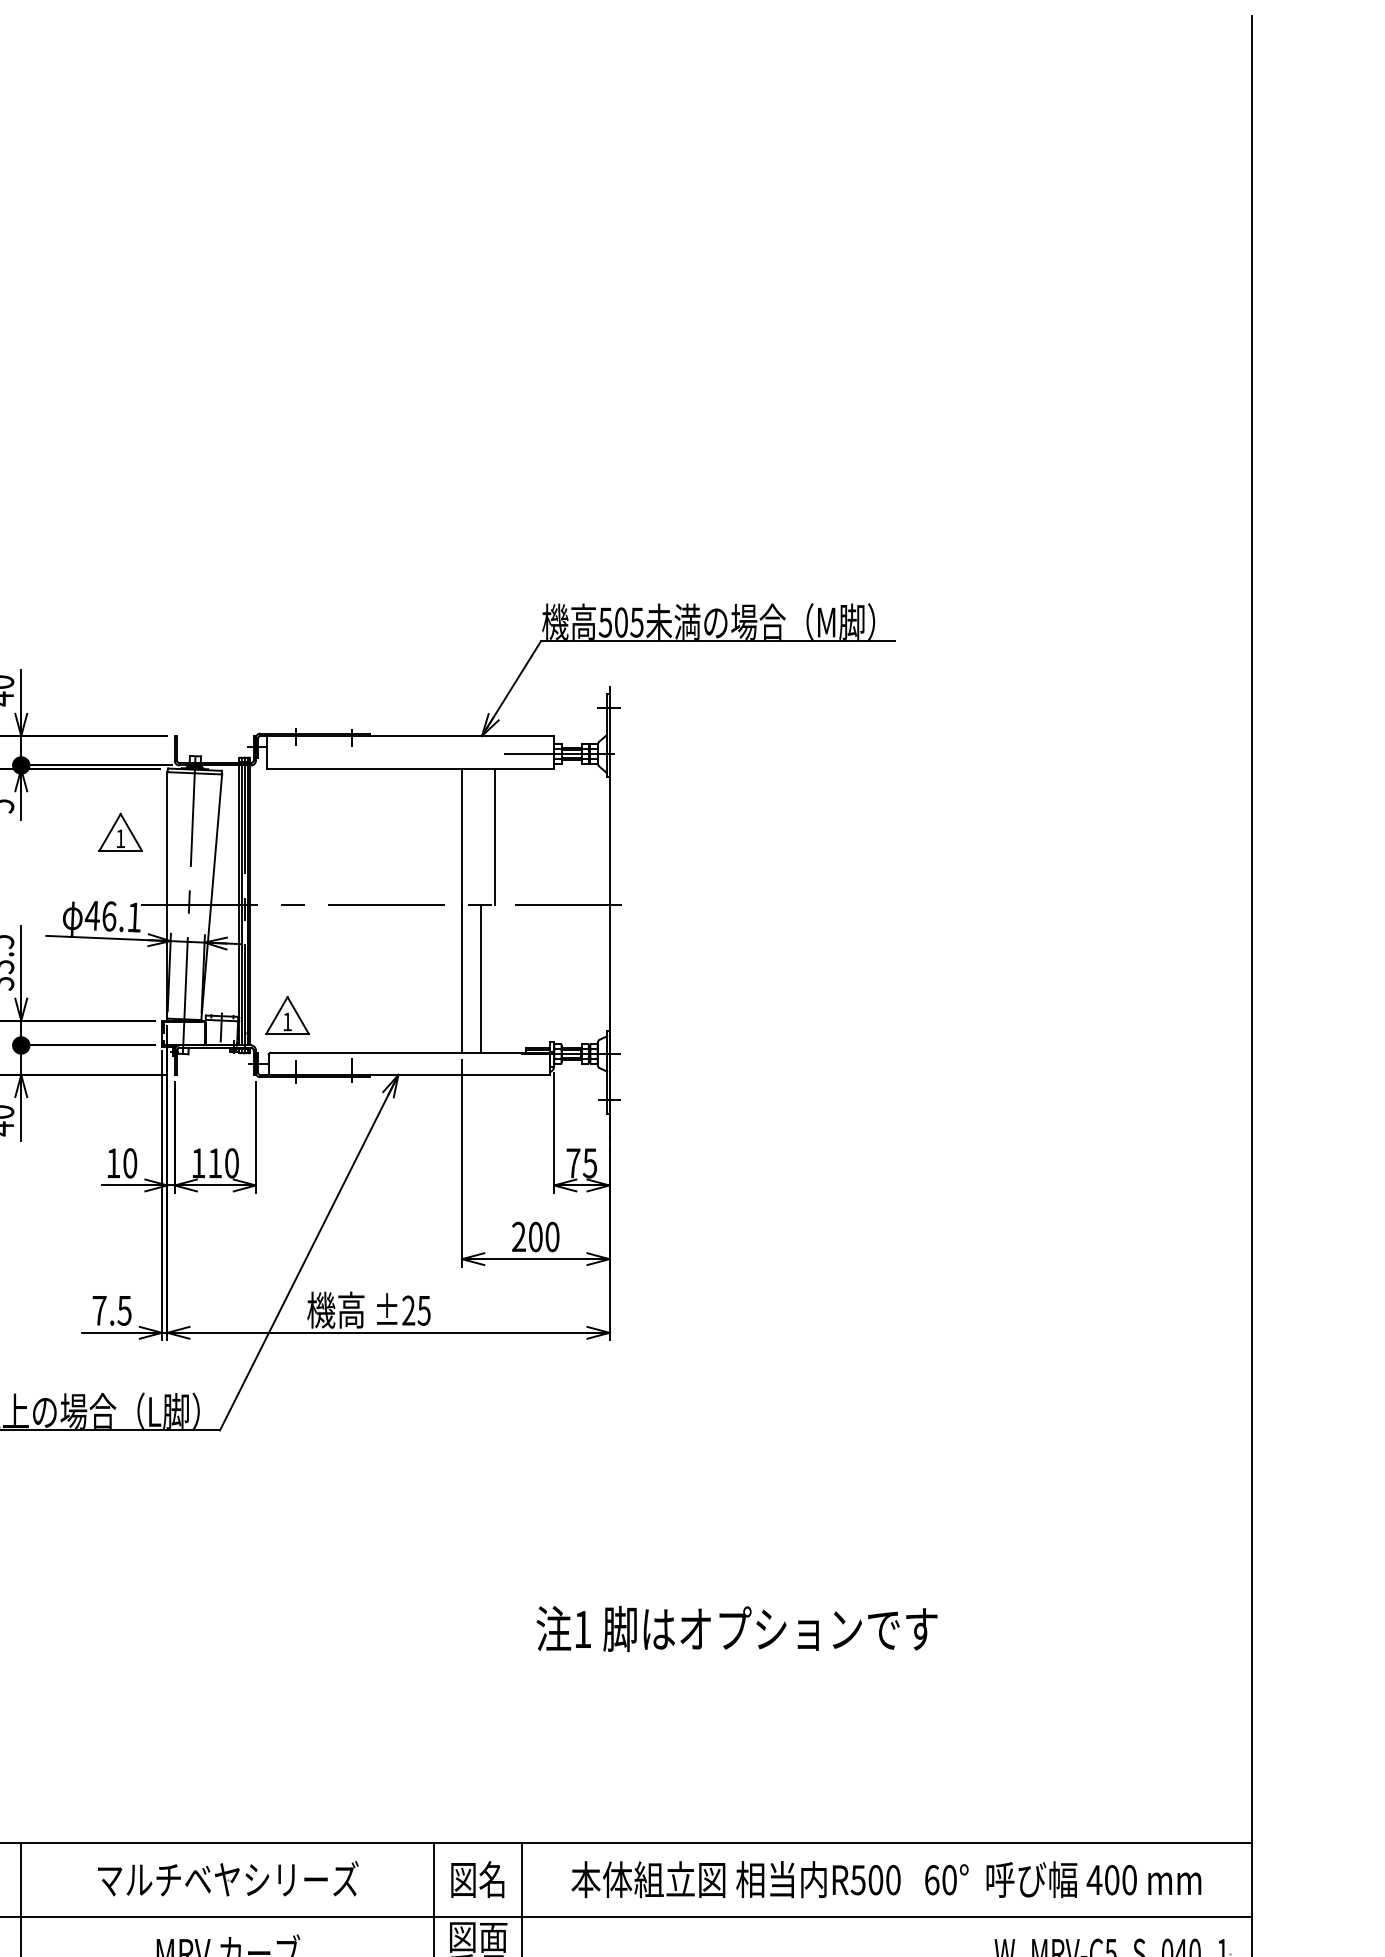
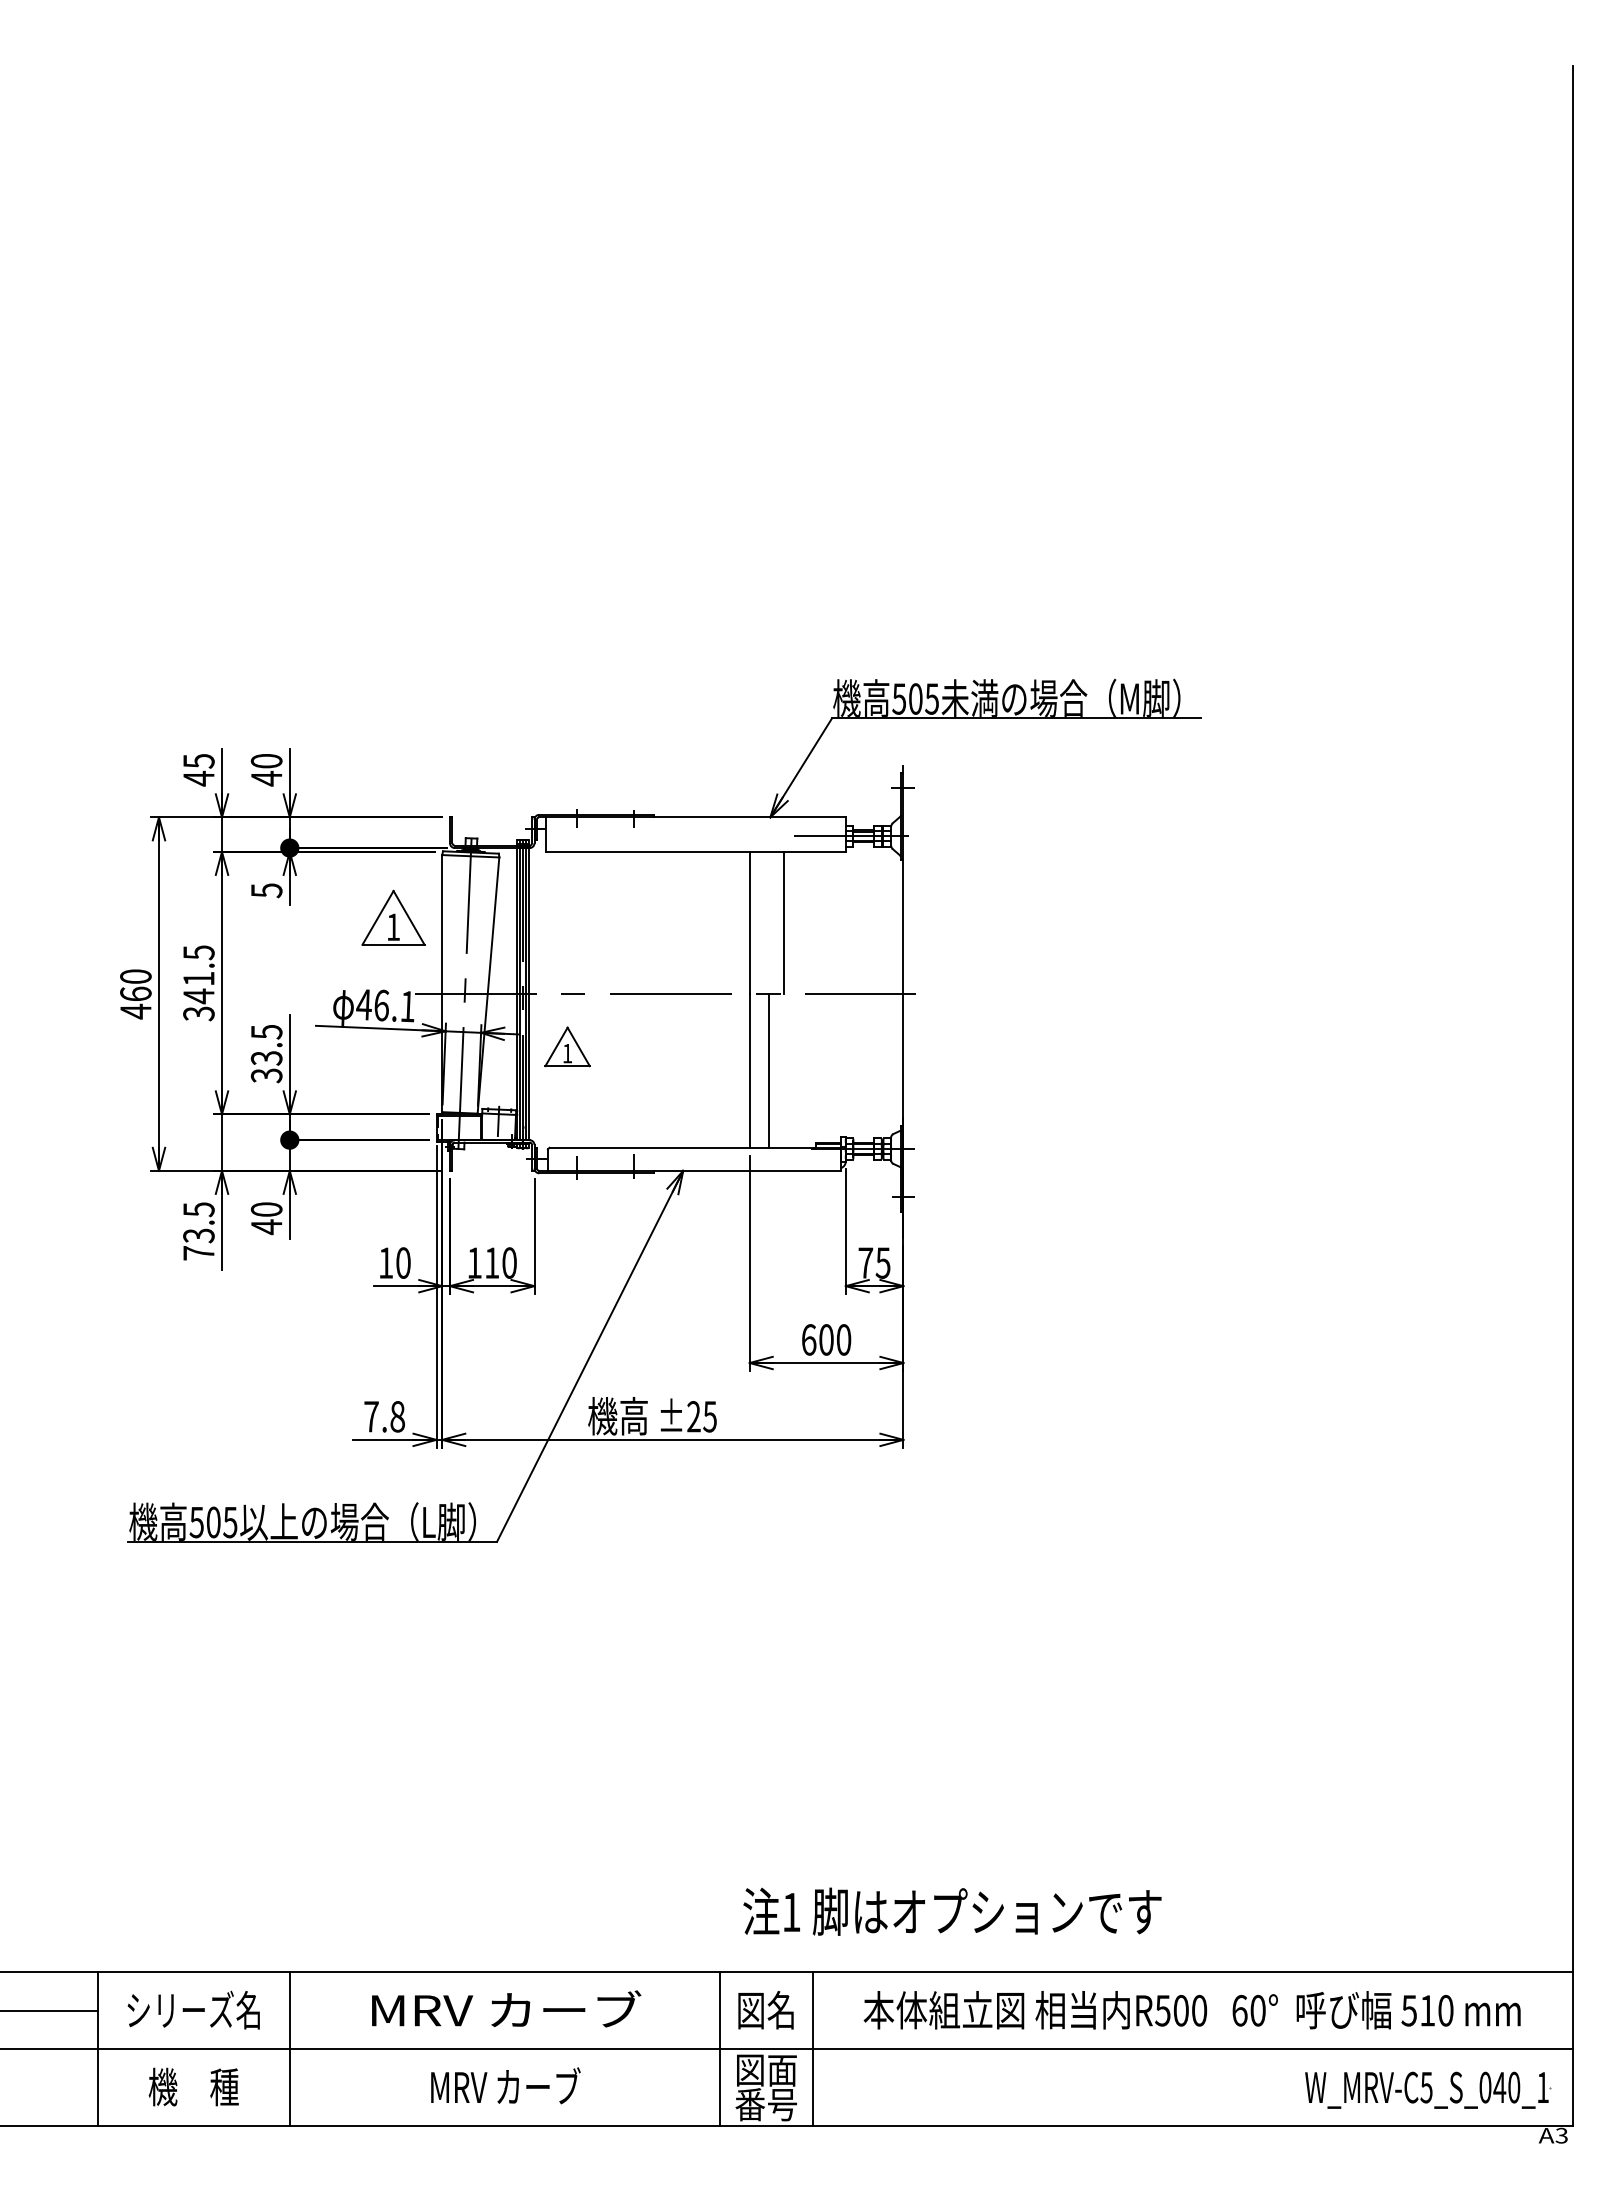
part: (120, 832) -> (393, 917), size x1.4
part: (287, 1015) -> (567, 1046), moved
text: (518, 1236) -> (808, 1339), 200 -> 600
text: (124, 1310) -> (397, 1416), 7.5 -> 7.8
text: (737, 1628) -> (952, 1911), moved
text: (228, 1877) -> (505, 2008), マルチベヤシリーズ -> MRV カーブ
text: (1103, 1879) -> (1418, 2010), 400 -> 510

